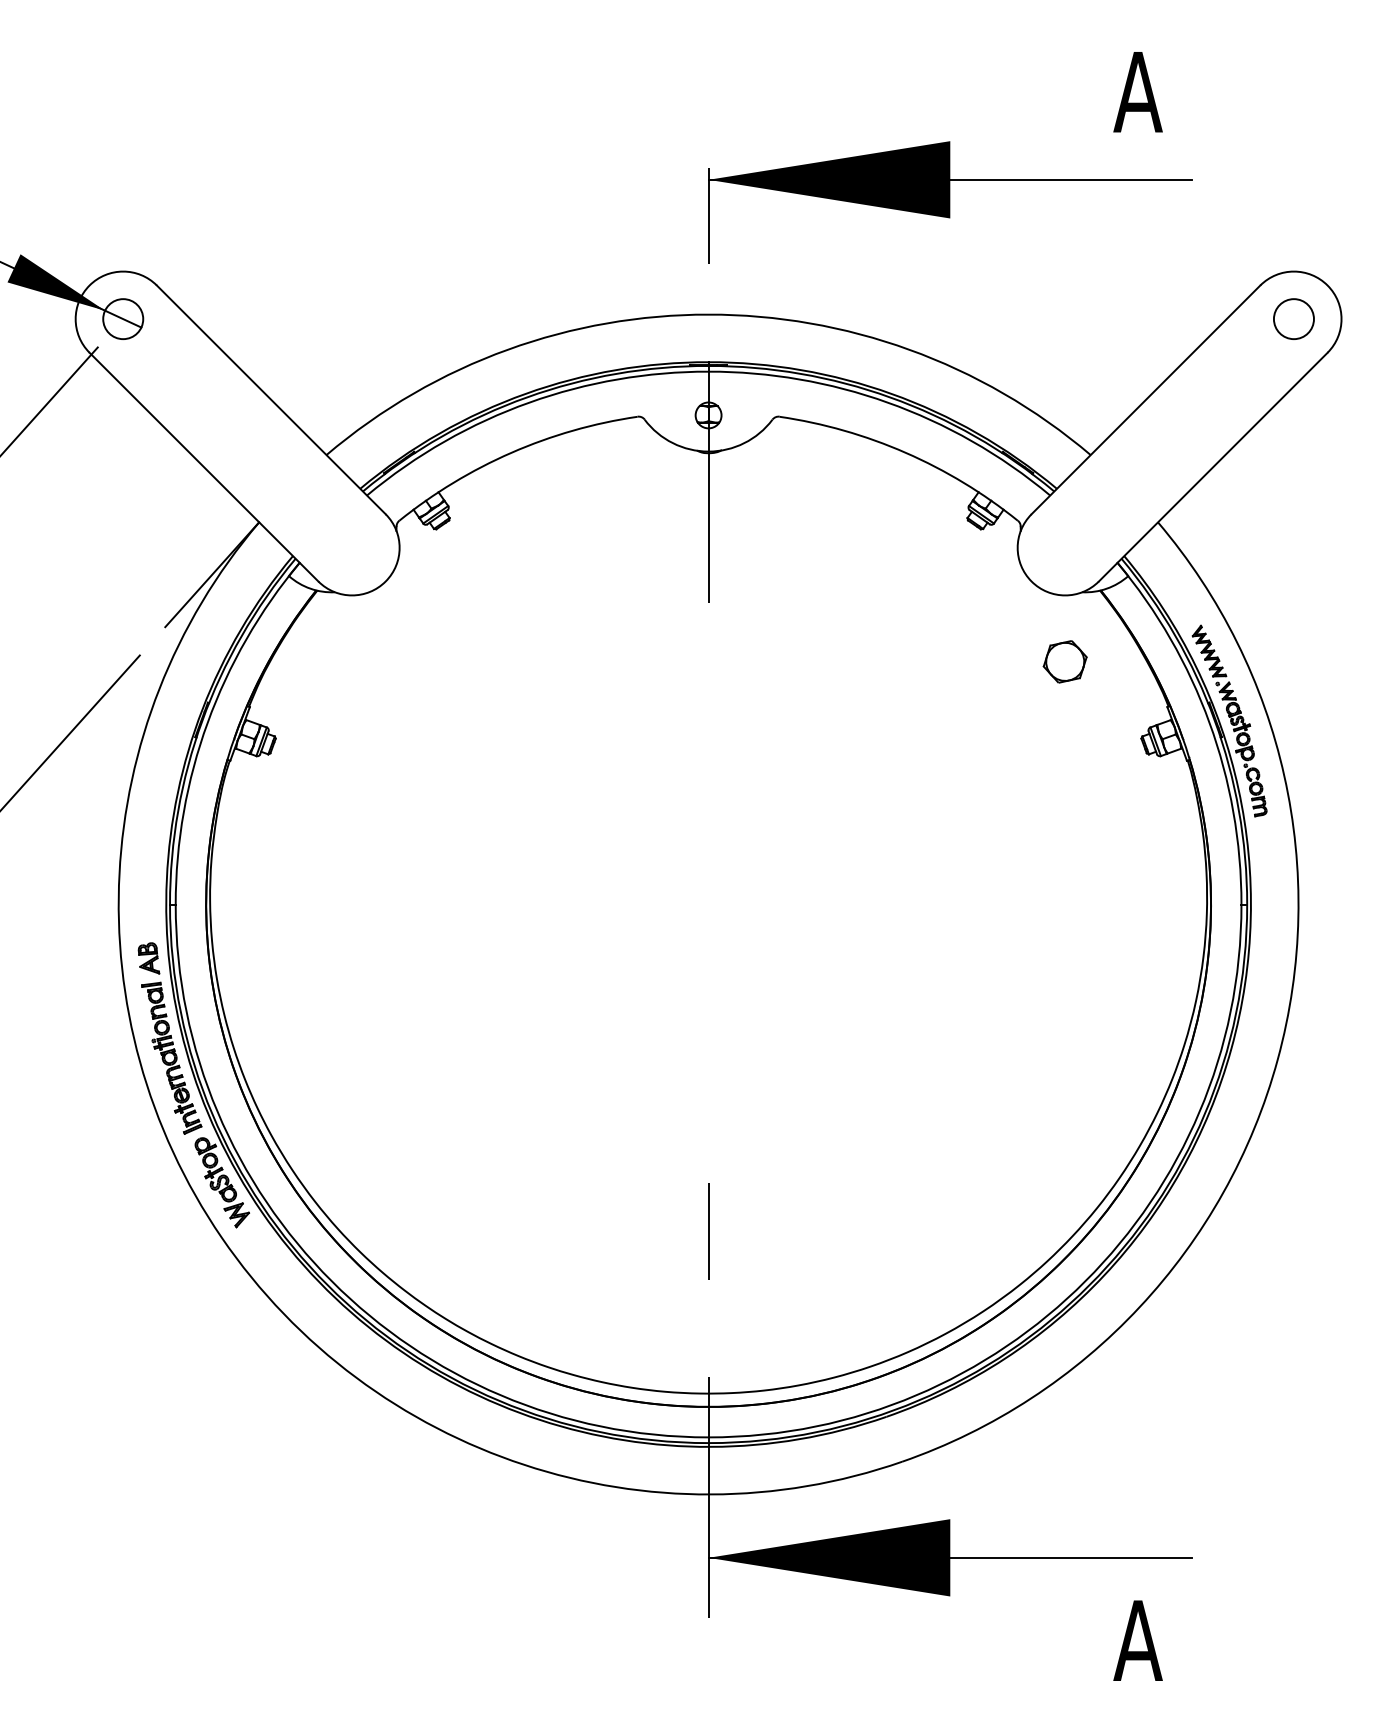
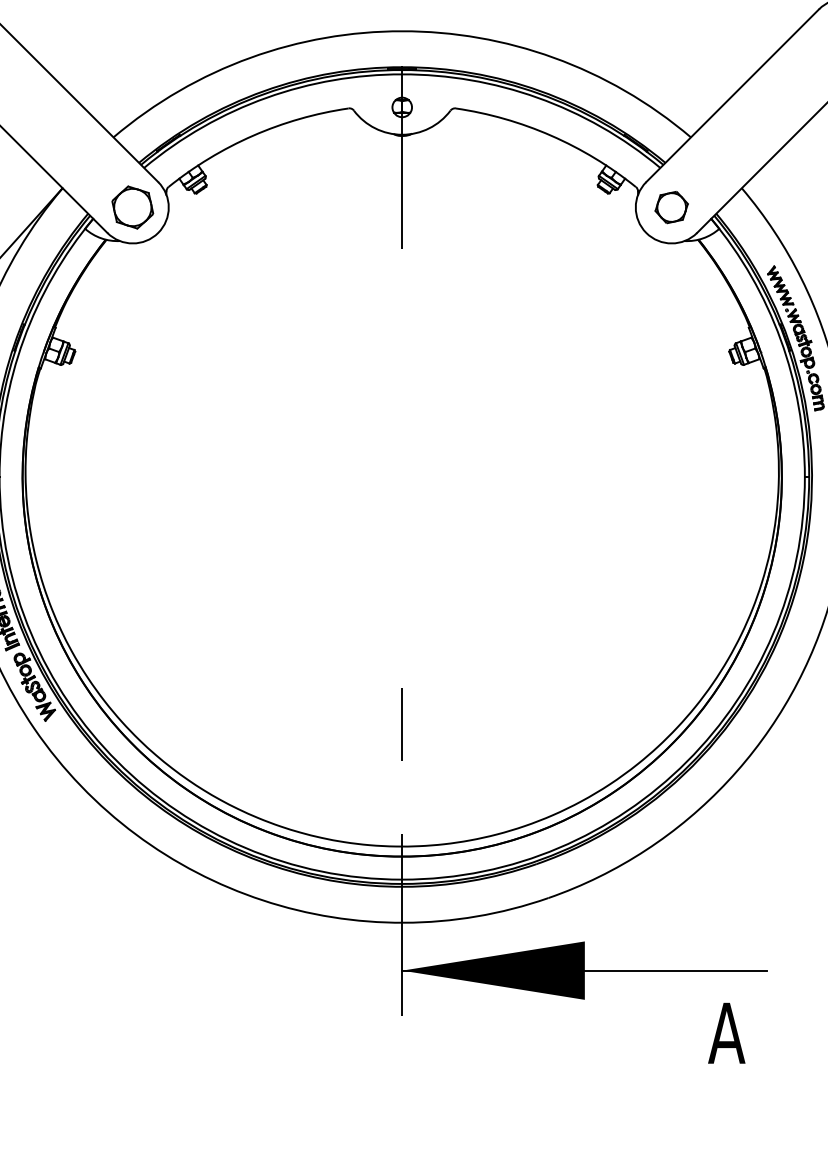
part: (351, 547) -> (132, 207), added
part: (1064, 661) -> (671, 207), moved

